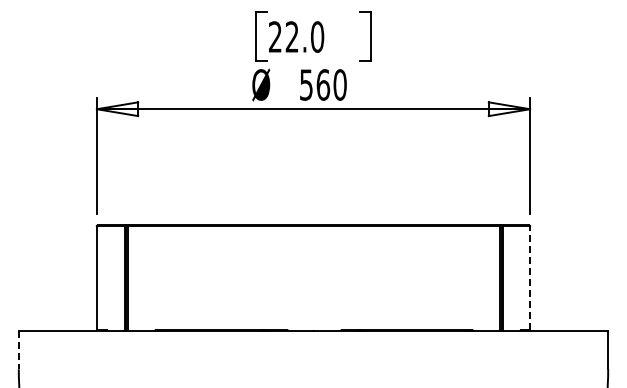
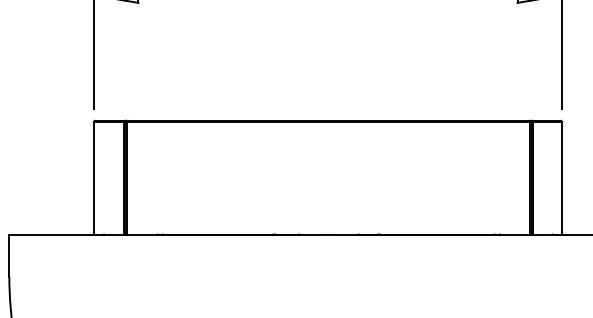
line: (530, 277) -> (562, 177), dashed -> solid
line: (18, 350) -> (9, 256), dashed -> solid

